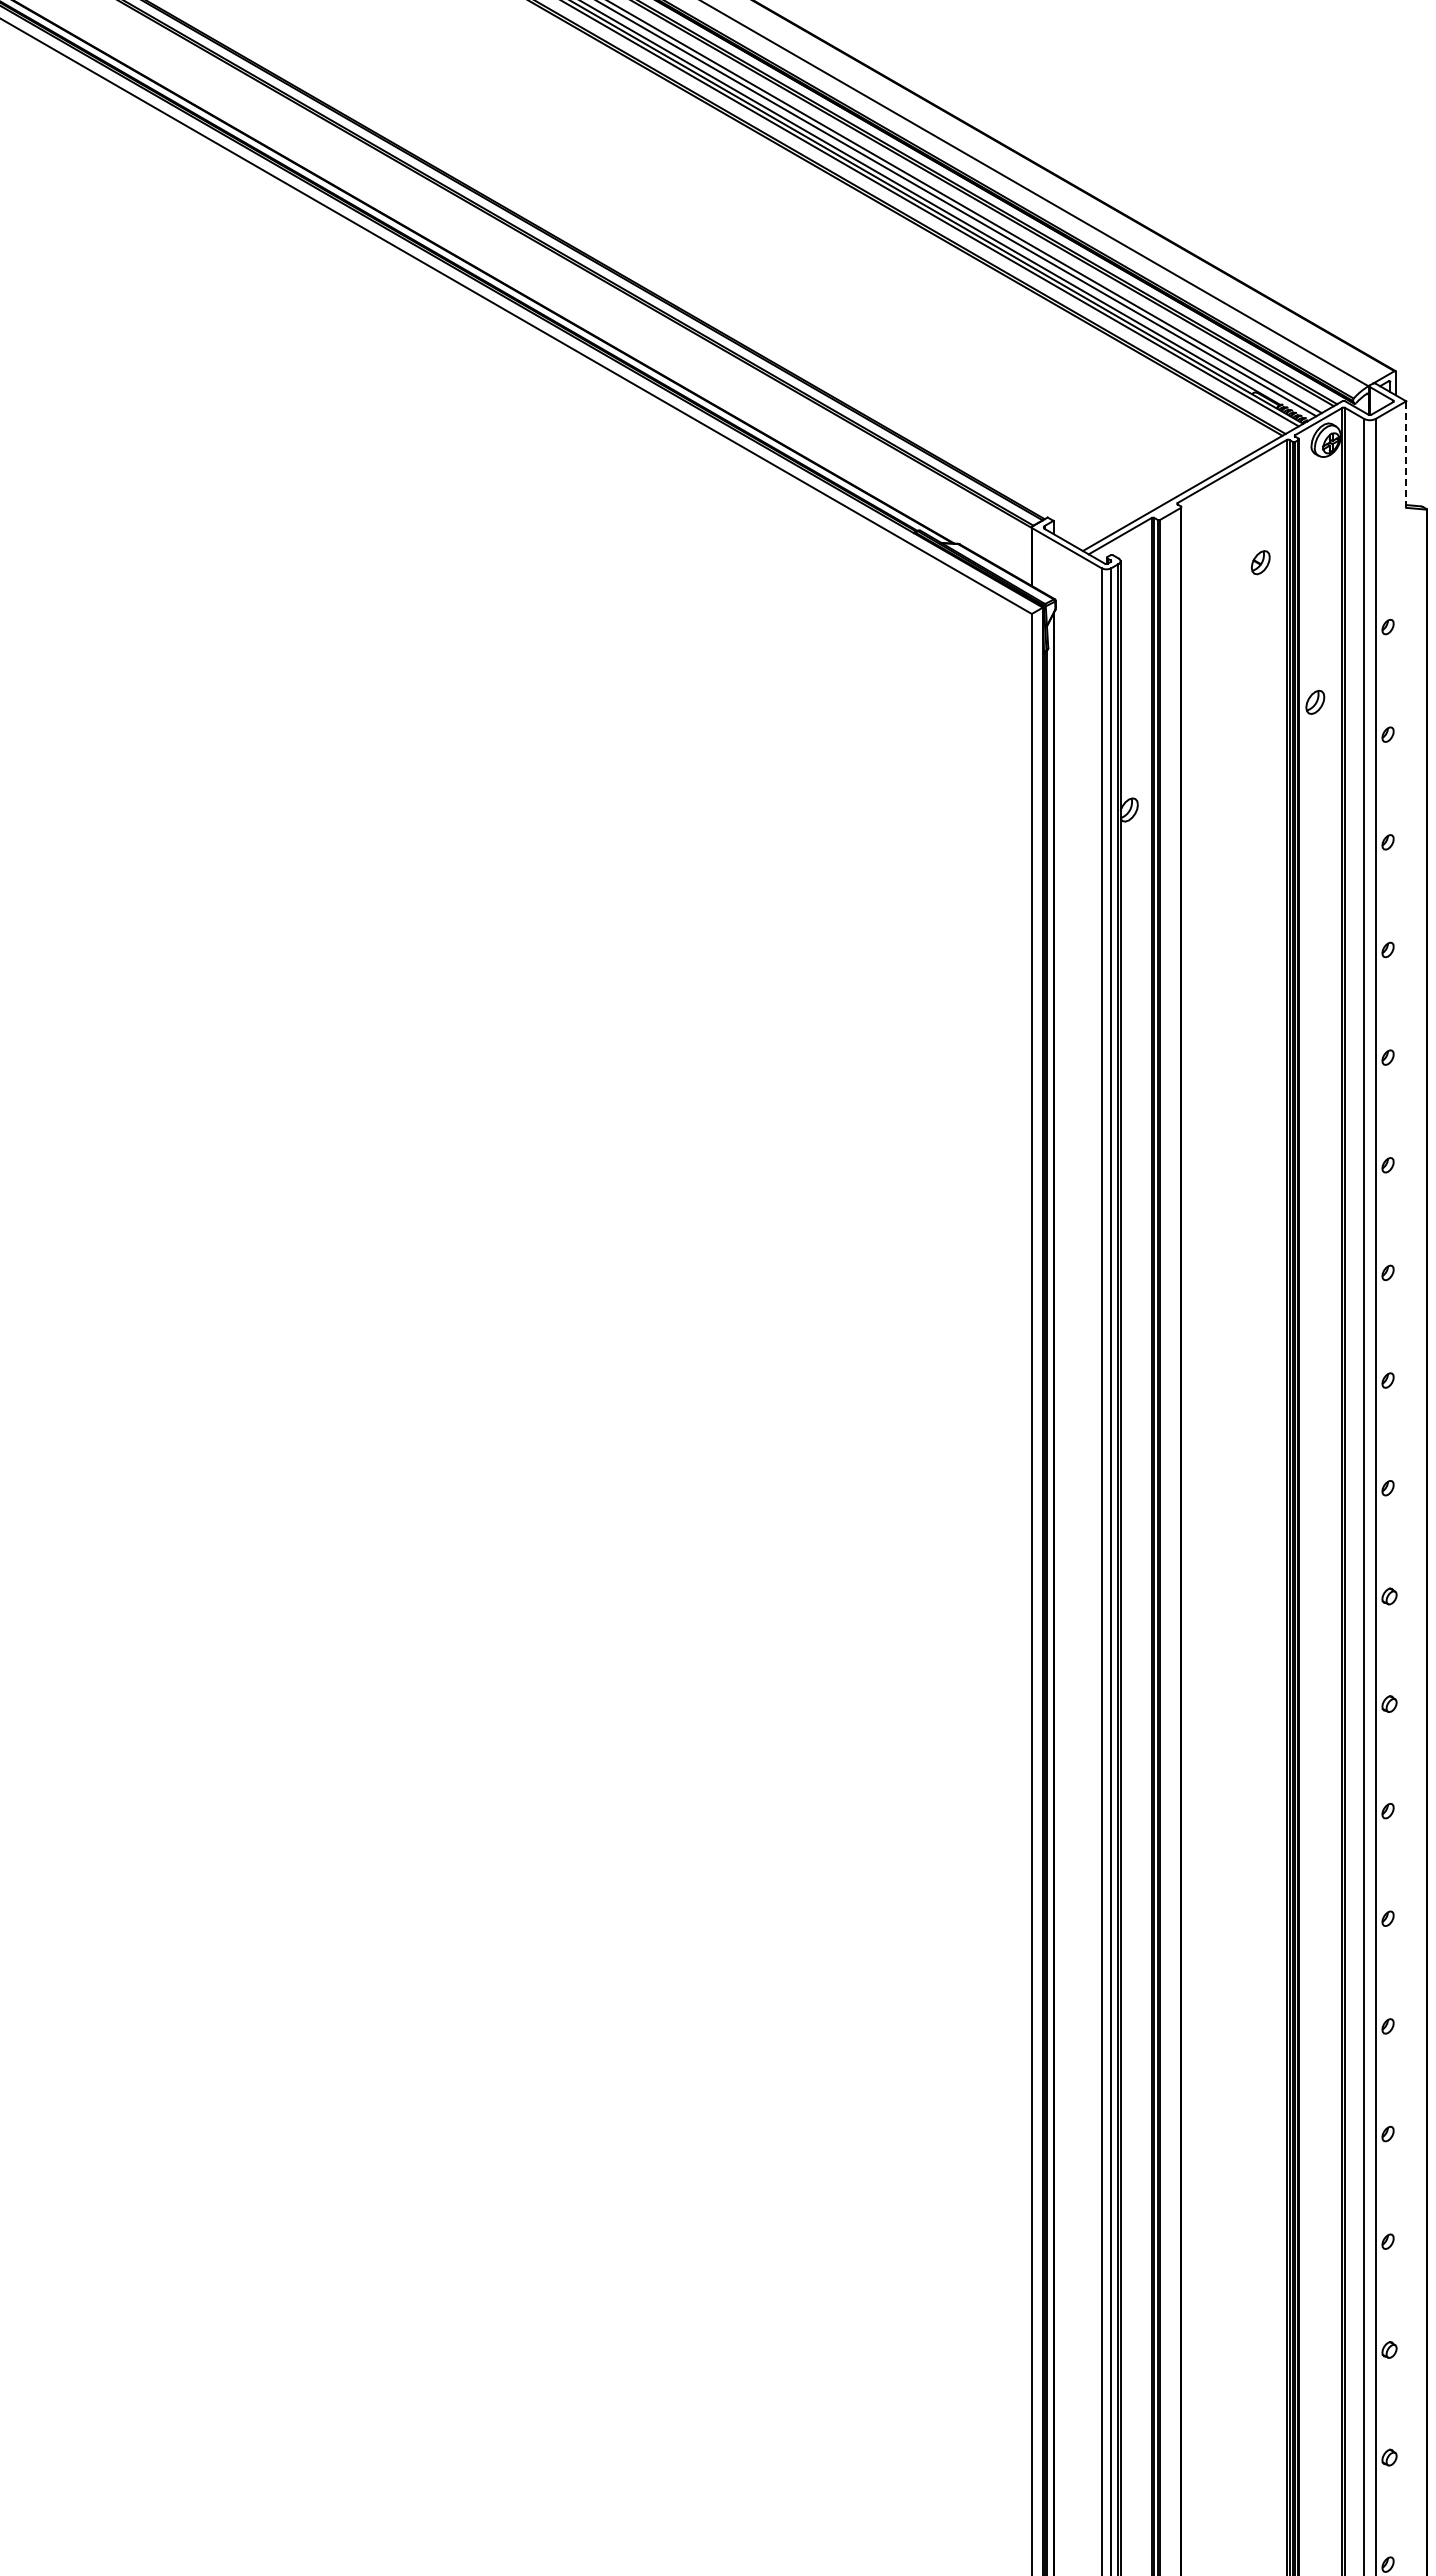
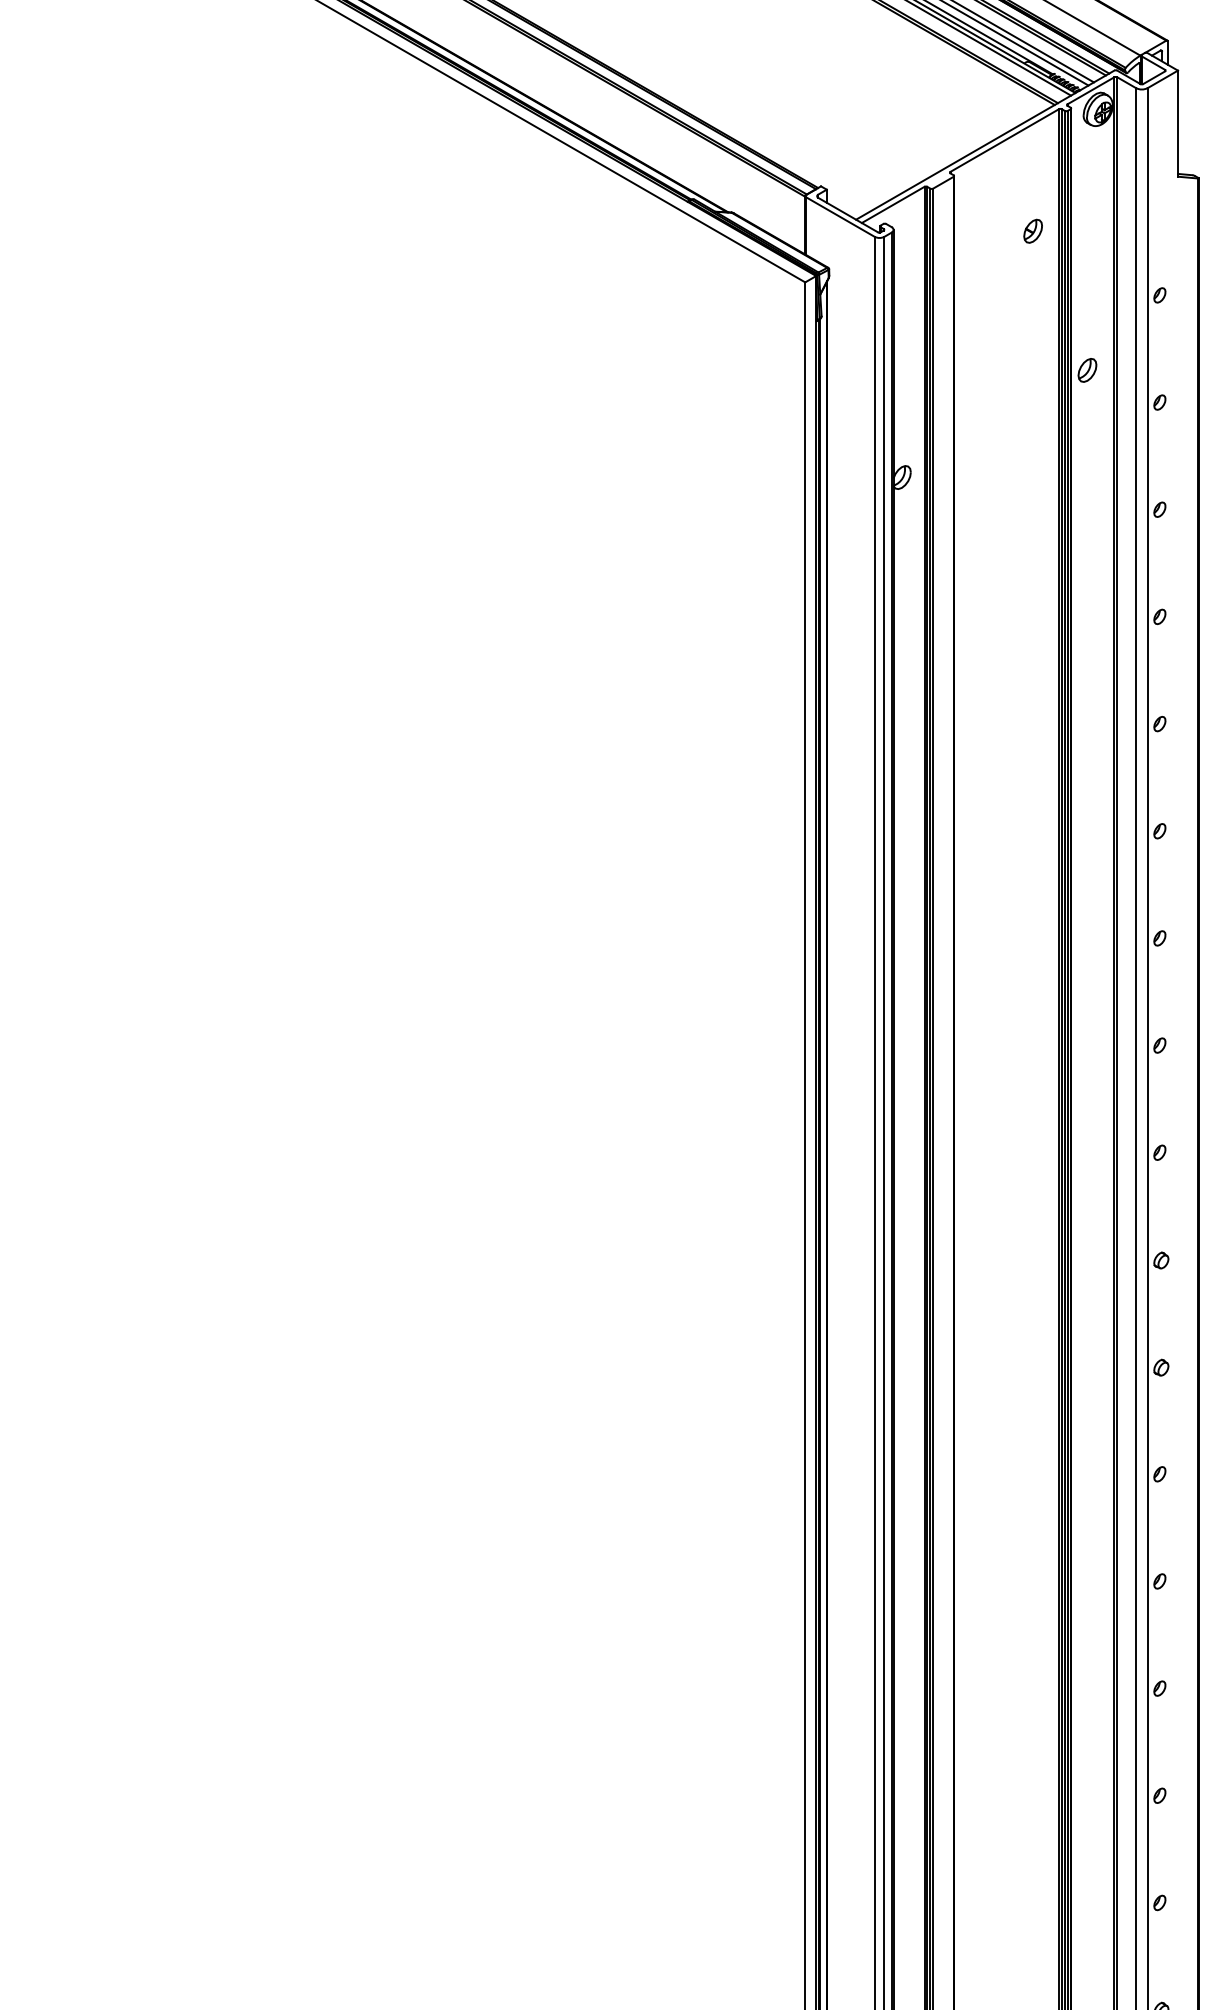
line: (1406, 454) -> (1178, 123), dashed -> solid

